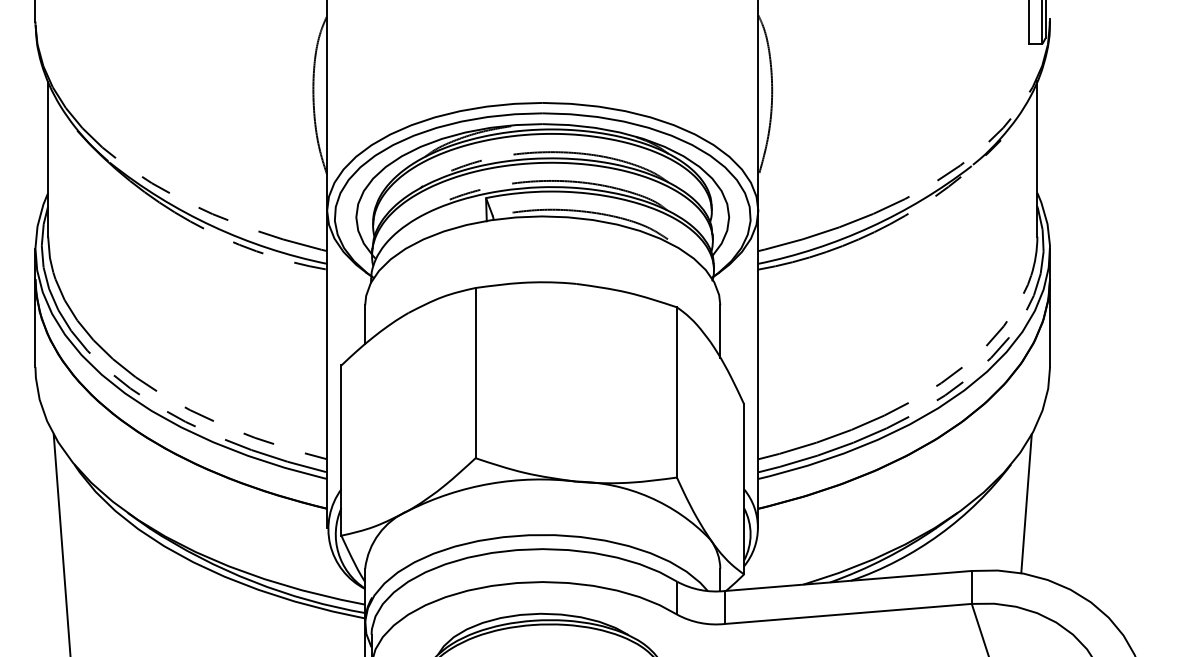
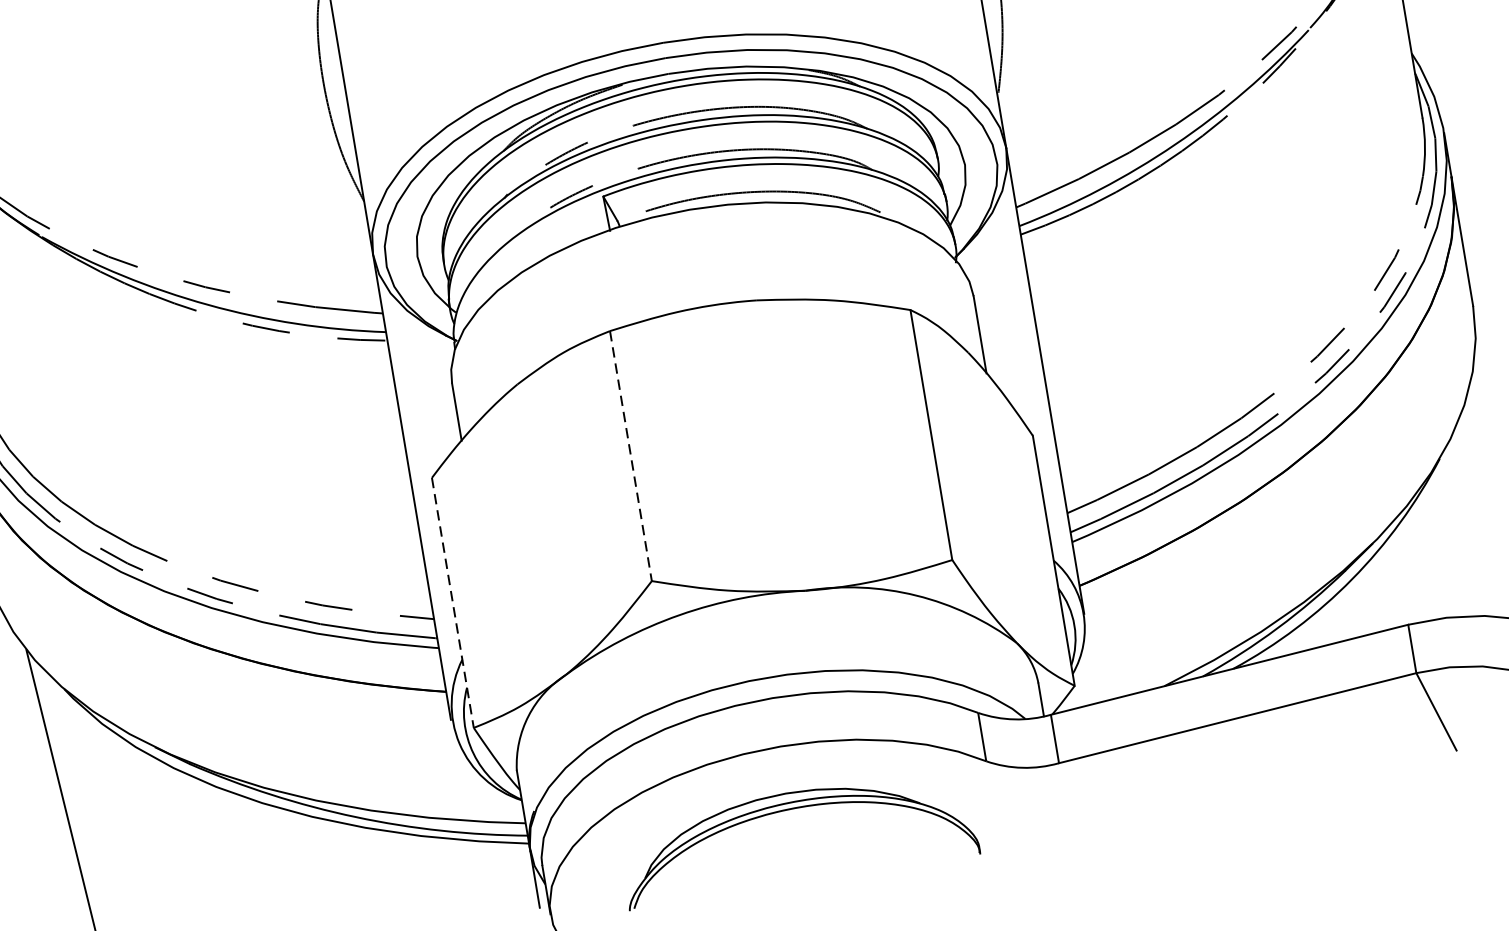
line: (475, 373) -> (630, 456), solid -> dashed
line: (341, 451) -> (453, 604), solid -> dashed
line: (1026, 503) -> (1472, 512), removed

